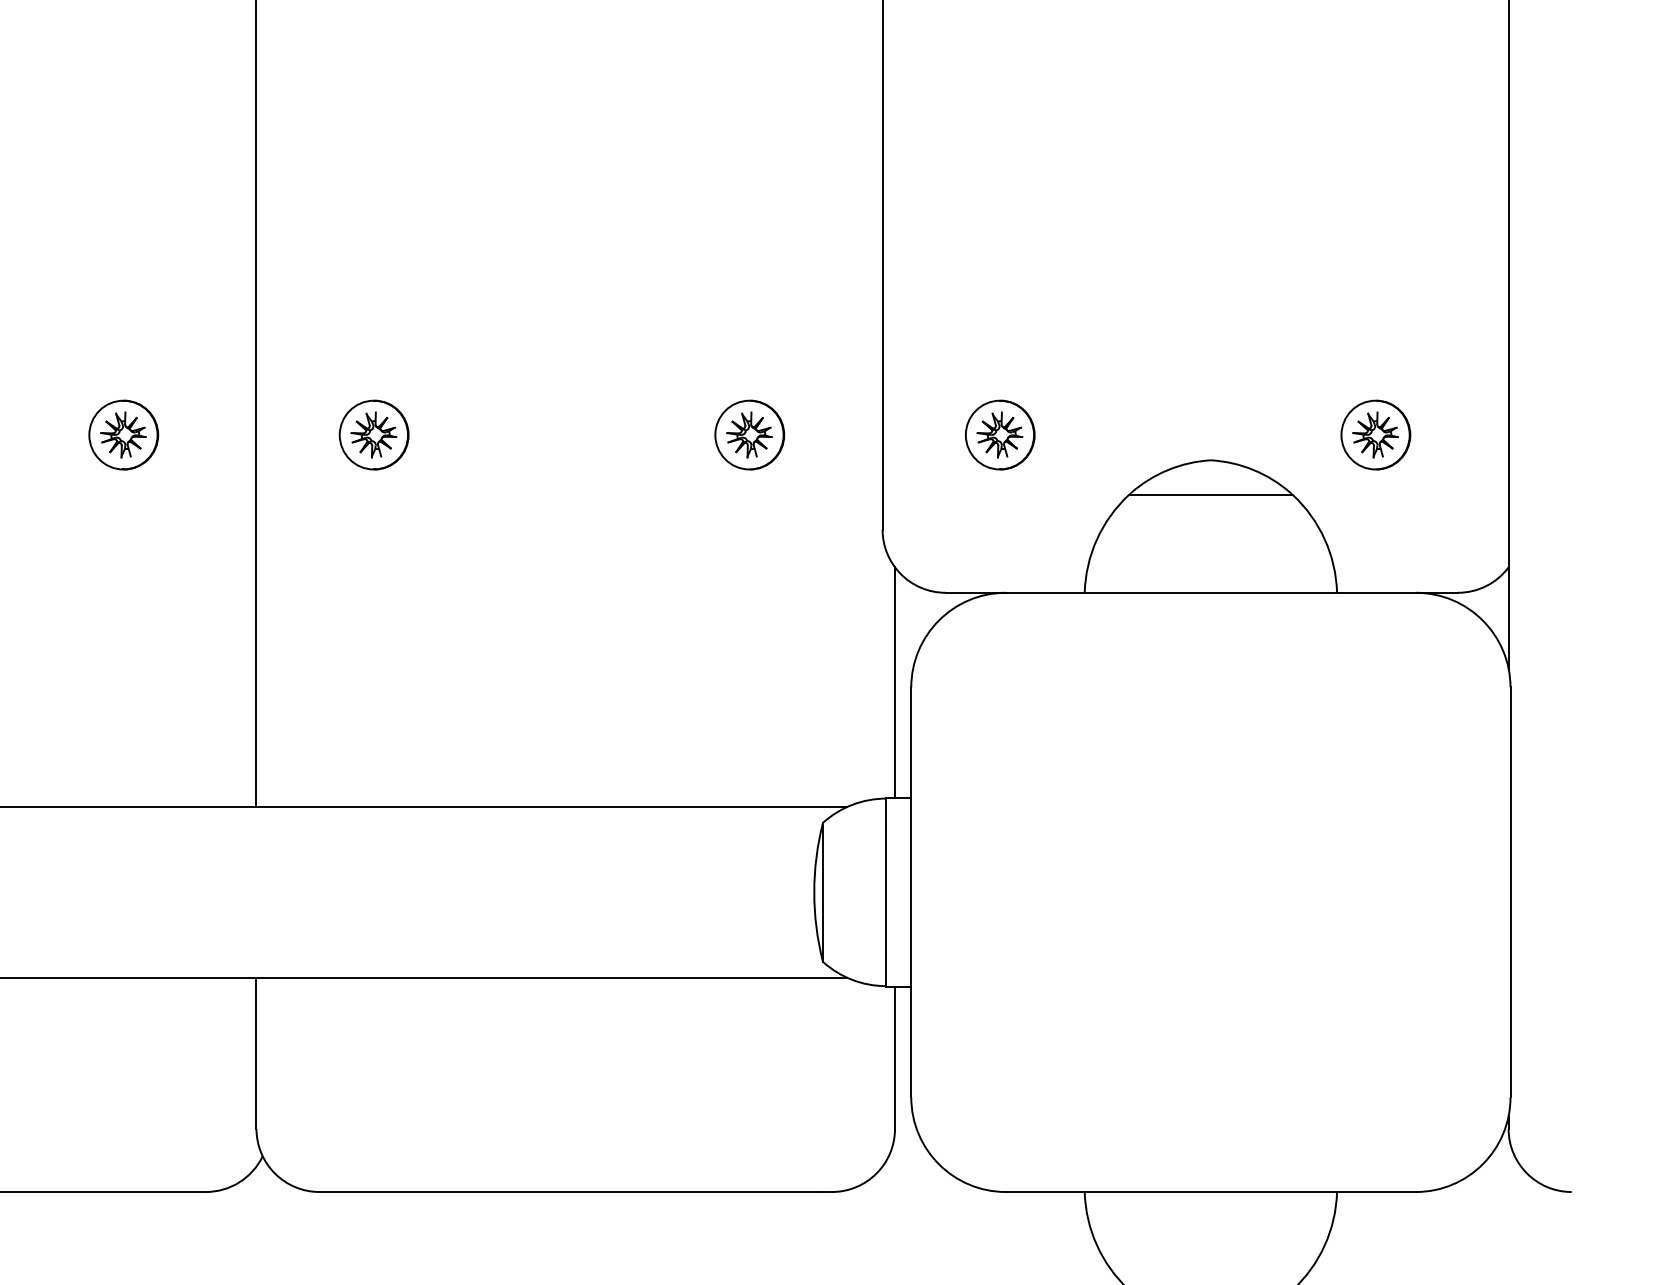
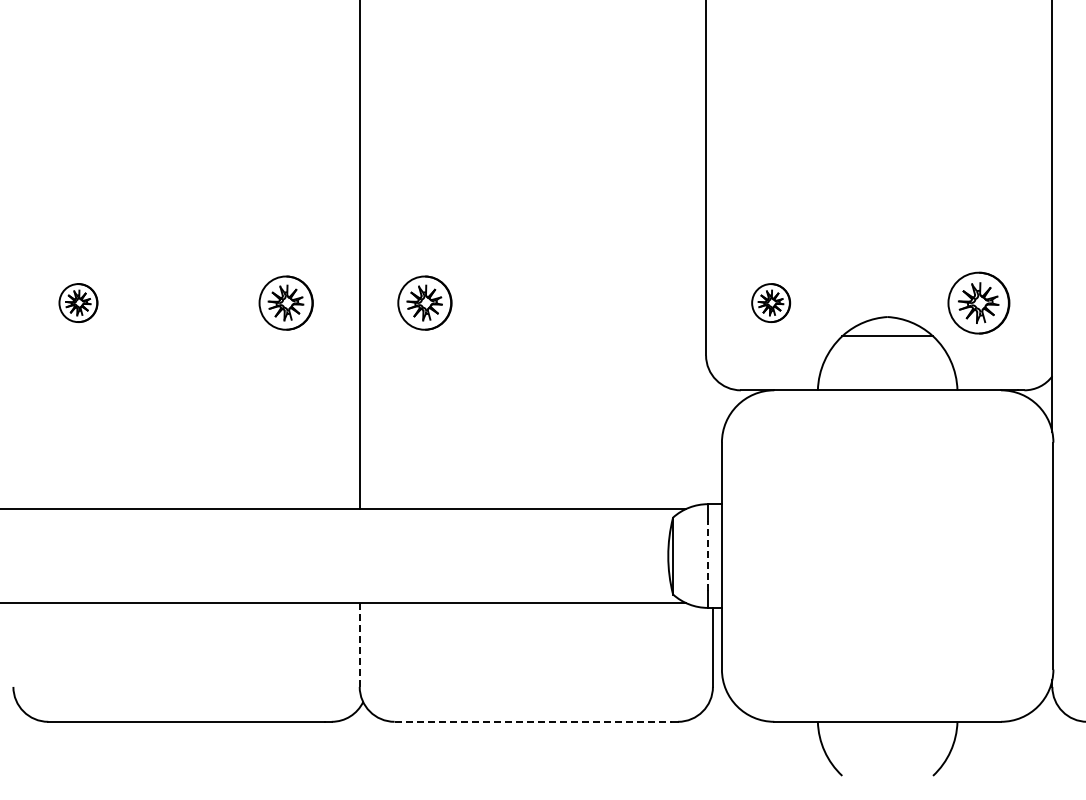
part: (124, 434) -> (286, 302), size x1.4
part: (373, 434) -> (424, 302), size x1.4
part: (749, 434) -> (632, 302), removed
part: (1375, 434) -> (978, 302), size x1.6
line: (894, 681) -> (712, 439), removed
line: (885, 893) -> (707, 556), solid -> dashed
line: (256, 1054) -> (359, 645), solid -> dashed
line: (570, 1191) -> (533, 721), solid -> dashed

